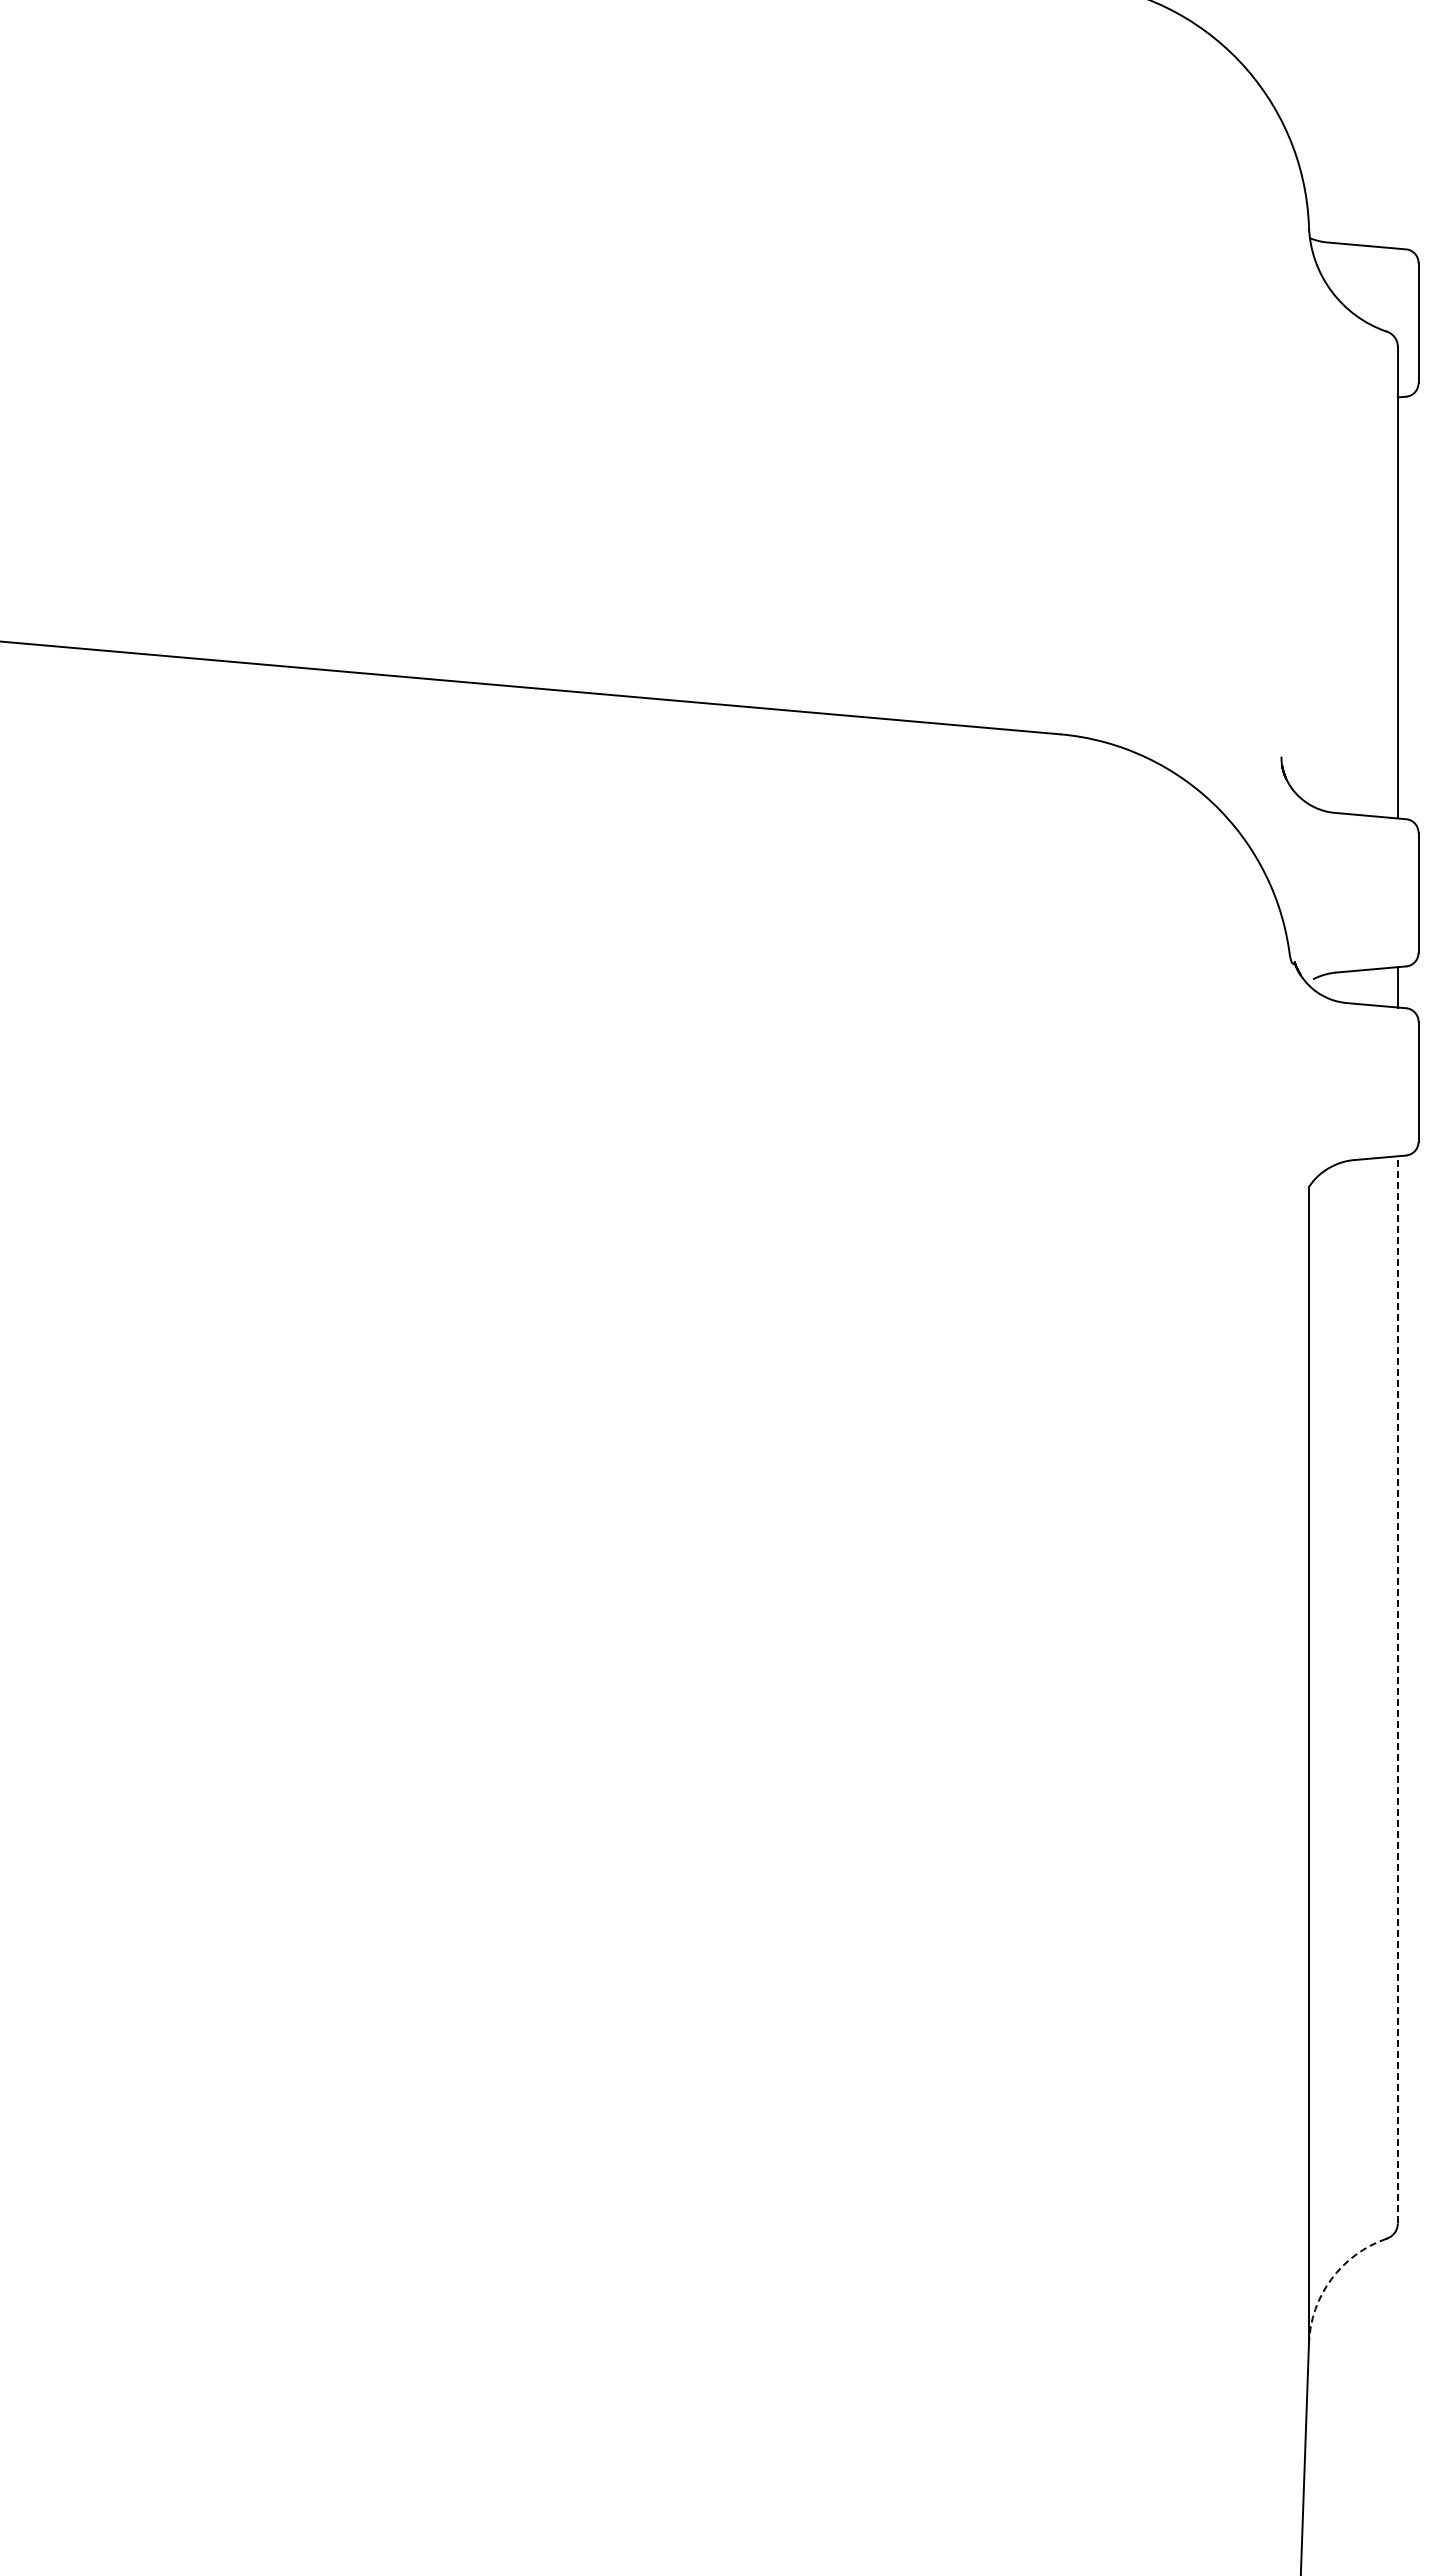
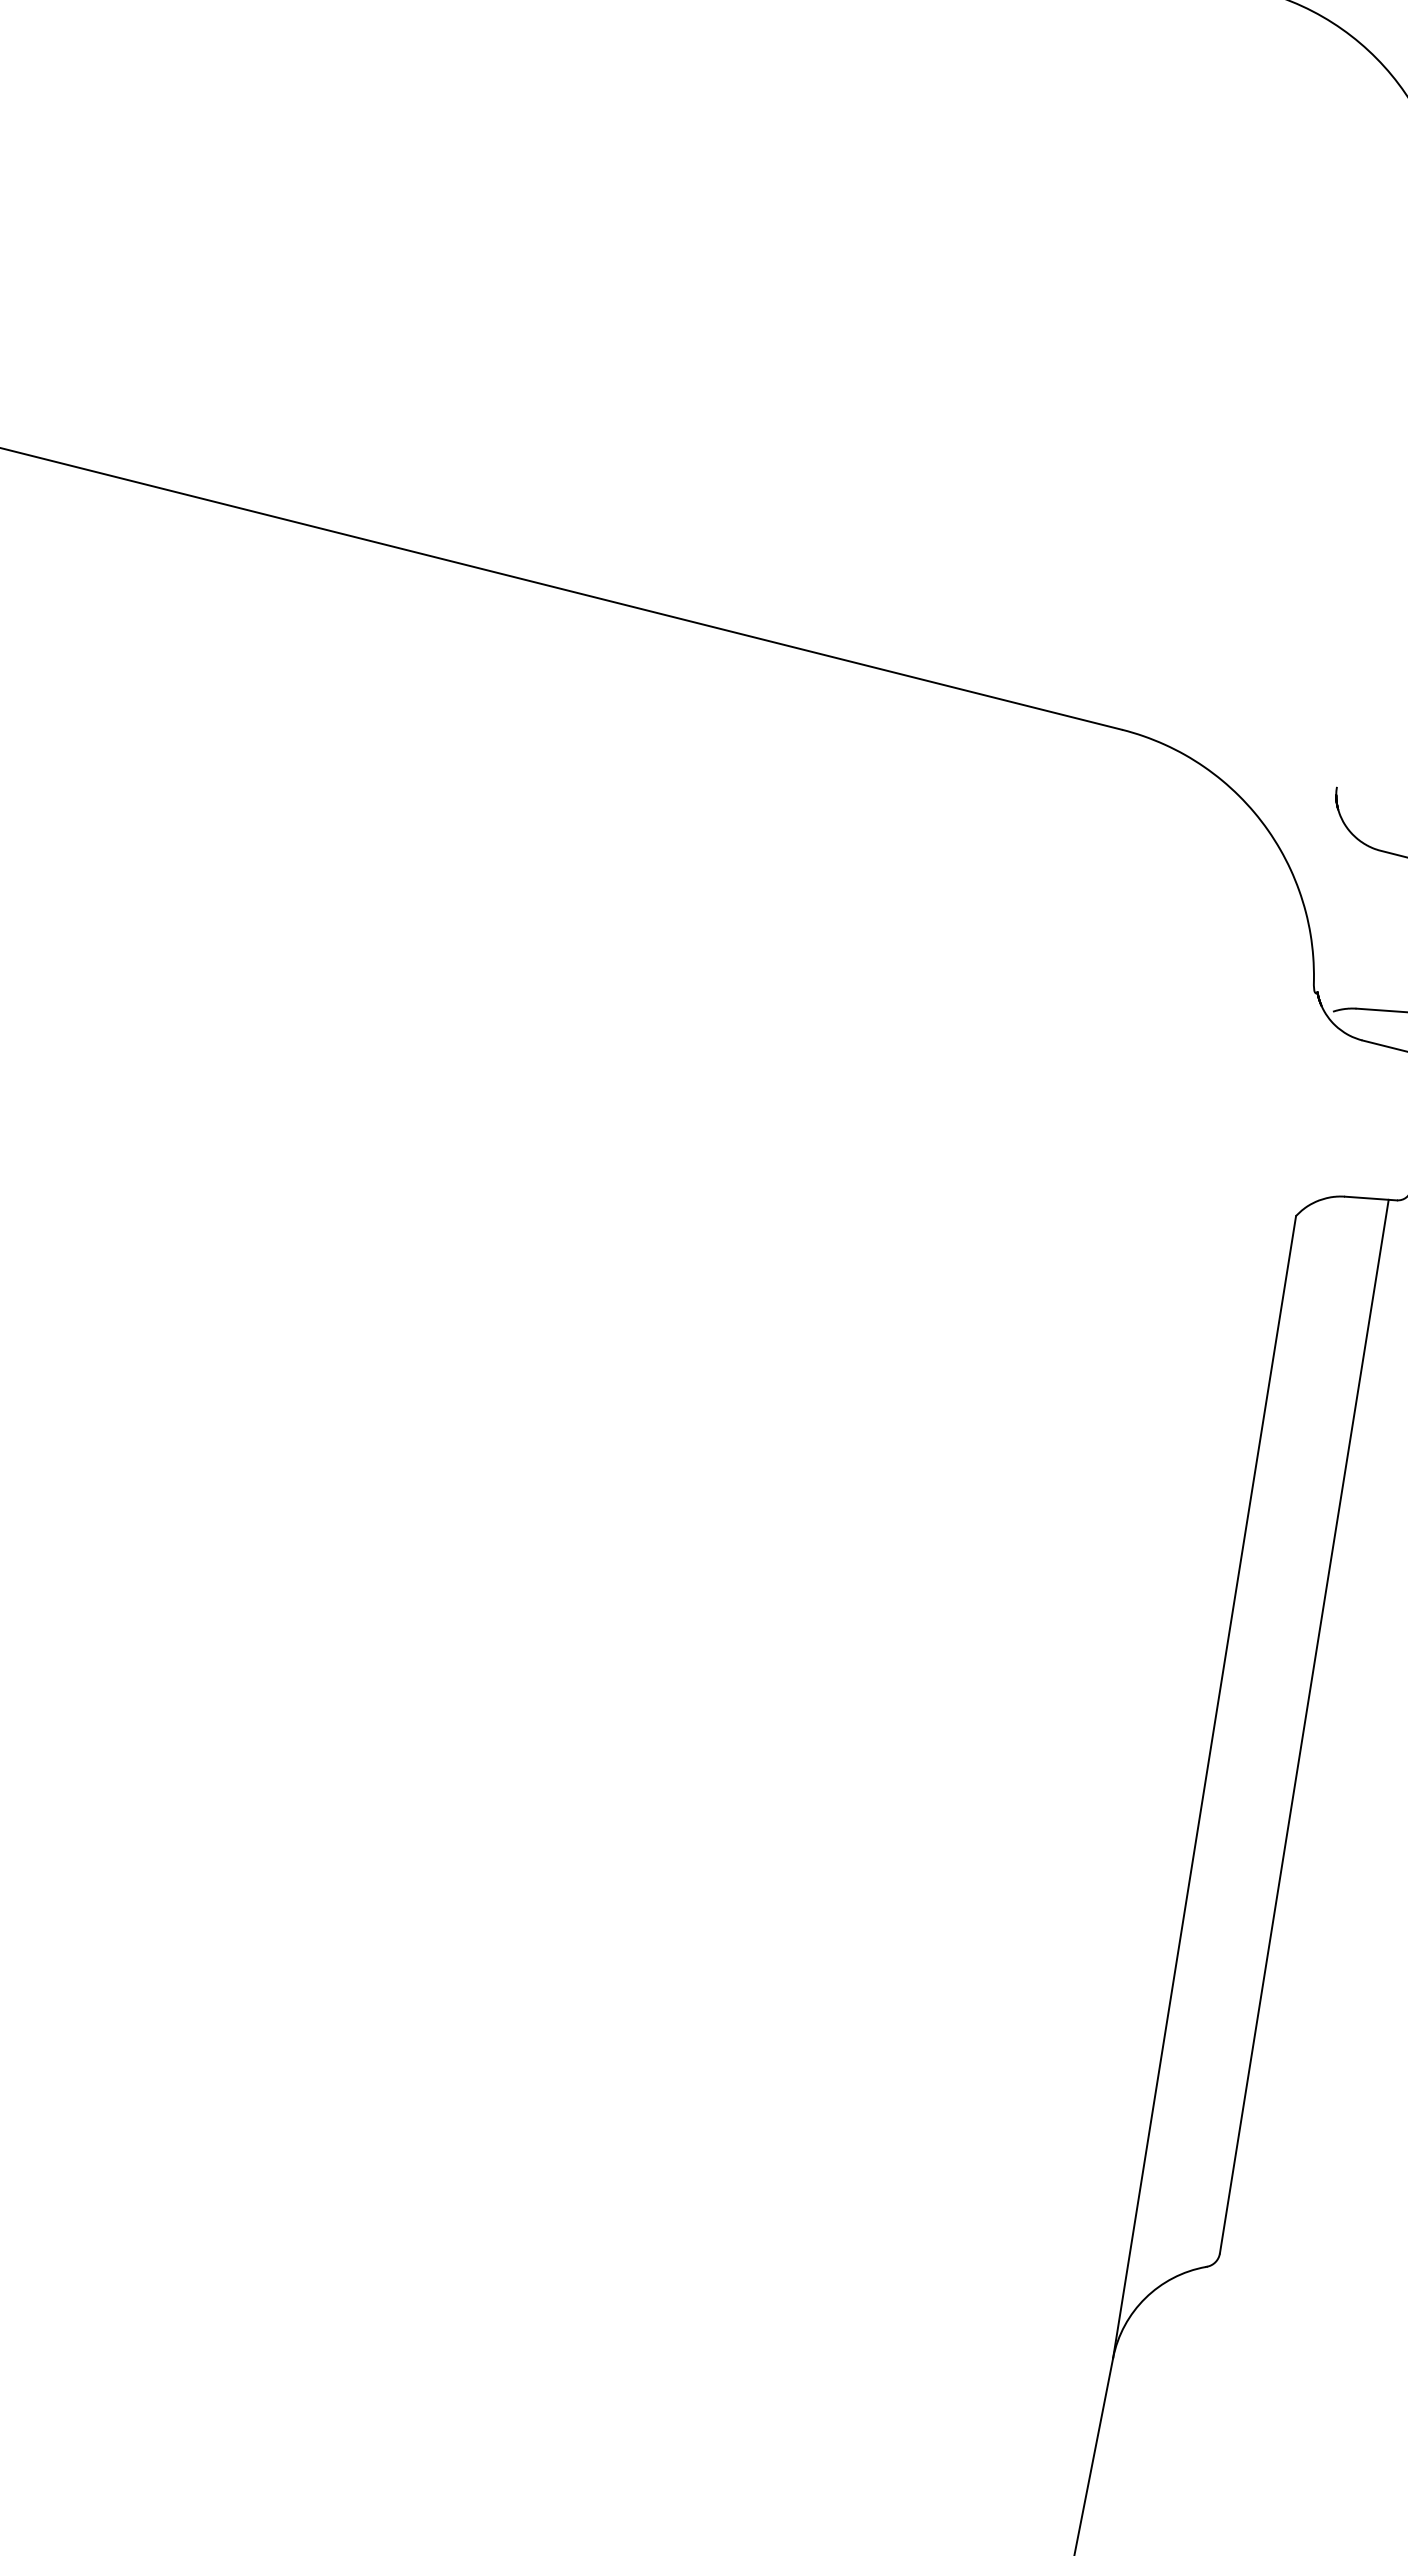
line: (1397, 1689) -> (1304, 1726), dashed -> solid
arc: (1331, 2279) -> (1145, 2298), dashed -> solid

